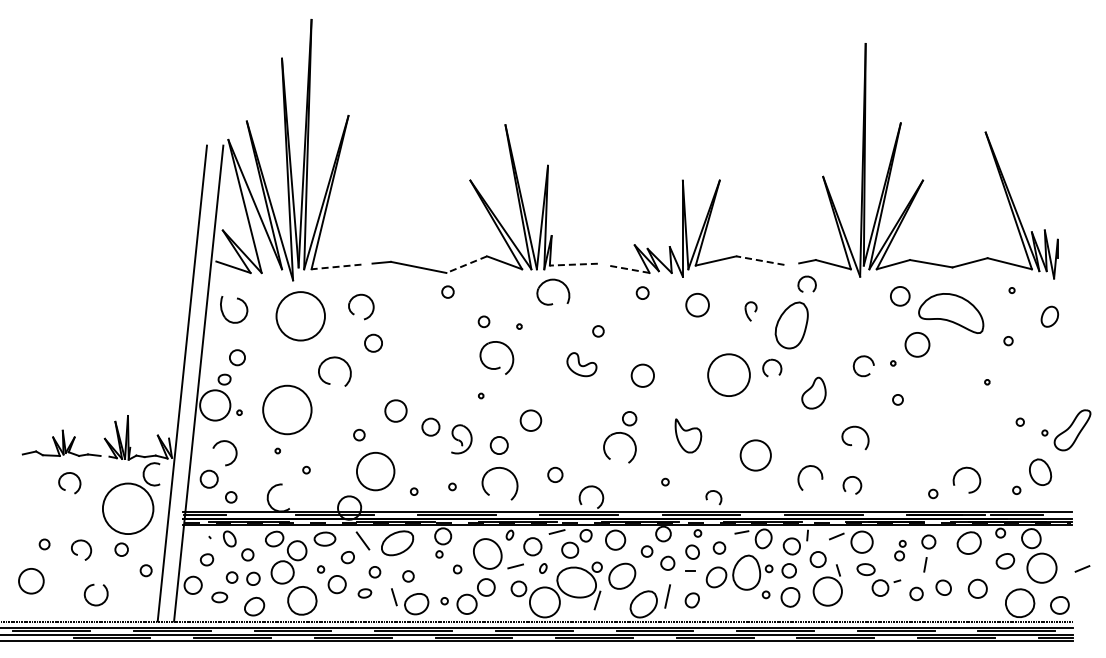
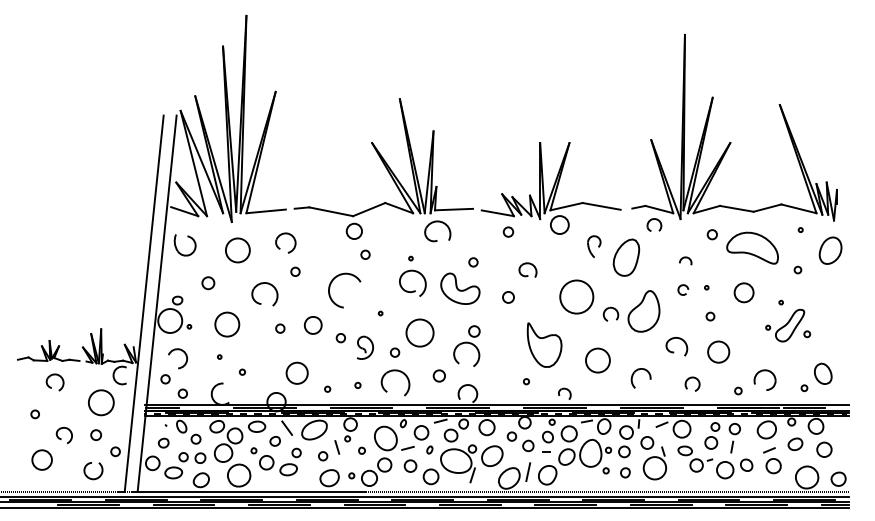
line: (759, 260) -> (600, 206), dashed -> solid
line: (466, 264) -> (369, 209), dashed -> solid
line: (573, 264) -> (453, 209), dashed -> solid
line: (336, 267) -> (266, 211), dashed -> solid
line: (629, 269) -> (498, 213), dashed -> solid
part: (806, 283) -> (653, 224), moved
circle: (447, 291) -> (354, 230), size x1.67
circle: (900, 296) -> (712, 234), size x0.62
circle: (697, 305) -> (559, 225), moved
part: (750, 311) -> (593, 246), size x1.43
circle: (300, 316) -> (237, 250), size x0.62
part: (1049, 316) -> (830, 250), size x1.67
circle: (483, 321) -> (365, 254), moved
arc: (865, 326) -> (684, 258), added
part: (670, 334) -> (530, 264), added
circle: (373, 343) -> (295, 271), size x0.62
circle: (917, 344) -> (744, 292), moved
circle: (237, 357) -> (208, 283), moved
part: (769, 361) -> (608, 309), moved
arc: (417, 363) -> (330, 287), added
part: (581, 364) -> (460, 288), size x1.67
part: (499, 366) -> (414, 290), moved
part: (863, 366) -> (683, 290), size x0.62
circle: (642, 375) -> (508, 297), size x0.62
part: (813, 392) -> (643, 310), size x1.67
circle: (287, 409) -> (227, 324), size x0.62
circle: (530, 420) -> (419, 332), size x1.67
circle: (430, 426) -> (340, 337), size x0.62
part: (1066, 430) -> (785, 325), moved
circle: (359, 434) -> (280, 328), moved
part: (688, 435) -> (544, 344), size x1.67
part: (620, 437) -> (467, 346), moved
circle: (908, 444) -> (718, 351), added
circle: (499, 445) -> (395, 352), size x0.62
circle: (375, 471) -> (297, 373), size x0.71
circle: (209, 478) -> (165, 378), size x0.62
arc: (849, 478) -> (690, 378), moved
circle: (127, 508) -> (100, 402), size x0.62
circle: (44, 544) -> (35, 414), moved
circle: (719, 547) -> (569, 433), size x1.67
part: (900, 550) -> (712, 435), size x1.67
circle: (1041, 568) -> (824, 450), size x0.62
line: (1082, 568) -> (769, 450), moved
circle: (31, 581) -> (42, 460), moved
part: (91, 586) -> (89, 464), moved
part: (364, 593) -> (288, 469), size x1.67
circle: (916, 593) -> (725, 469), size x1.67
part: (219, 597) -> (173, 472), size x1.43
line: (394, 597) -> (337, 447), moved
part: (790, 597) -> (625, 472), size x0.62
part: (692, 600) -> (547, 475), size x1.67
circle: (544, 602) -> (430, 476), size x0.62

